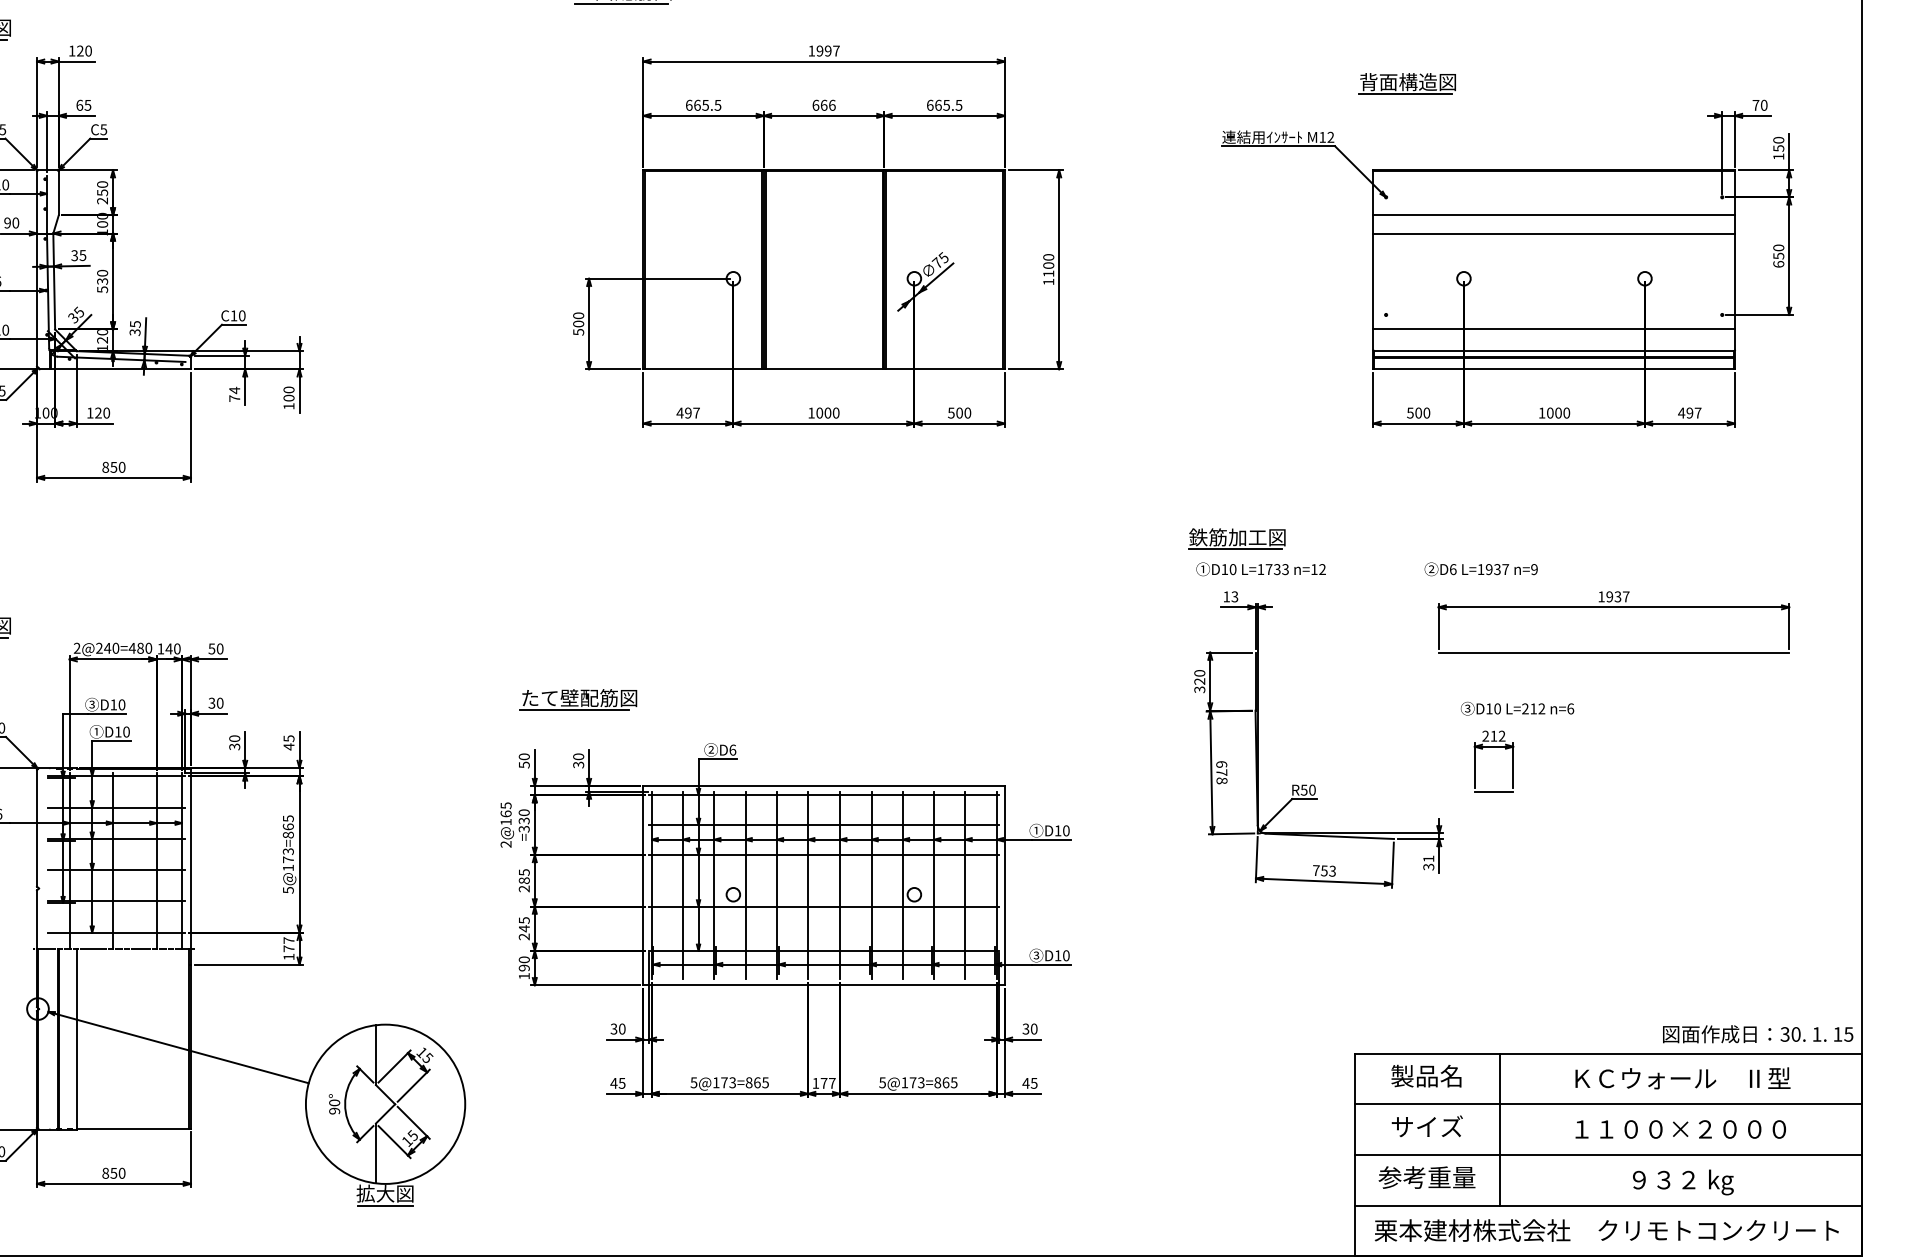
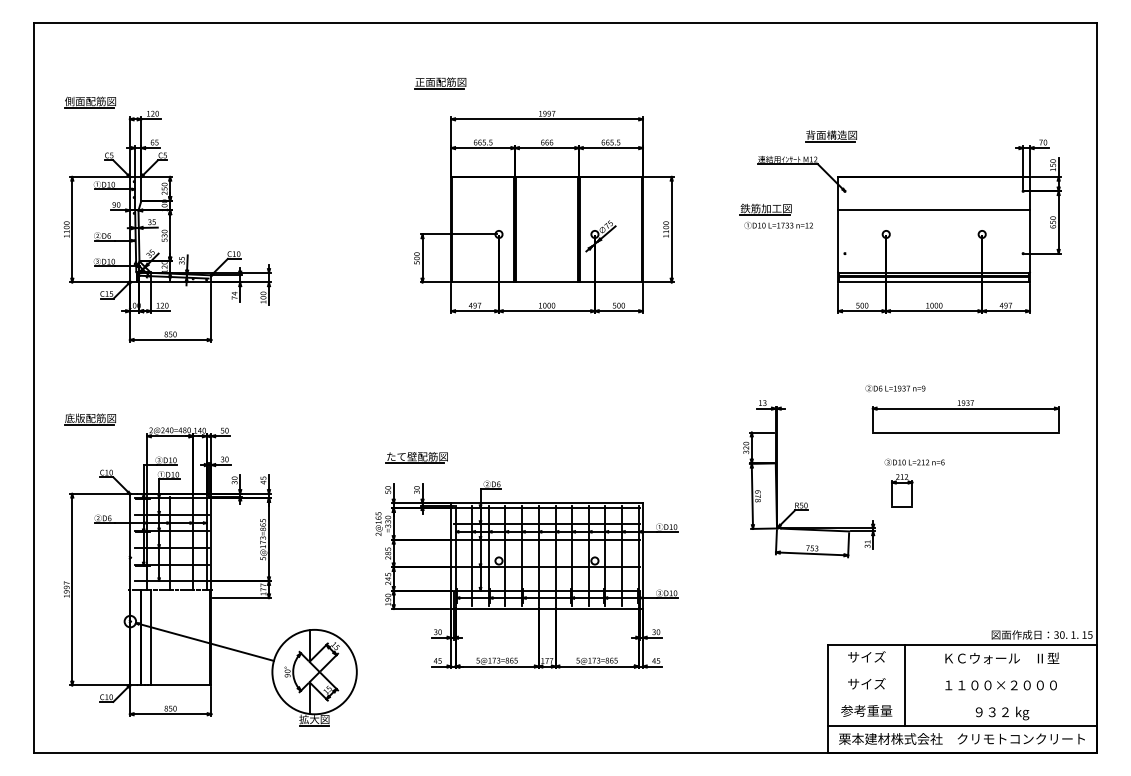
part: (1405, 84) -> (830, 136), moved
line: (1553, 214) -> (933, 200), removed
line: (1553, 329) -> (933, 261), removed
part: (1255, 552) -> (775, 216), moved
text: (1426, 1076) -> (866, 657), 製品名 -> サイズ
line: (1607, 1105) -> (962, 672), removed
line: (1607, 1154) -> (962, 698), removed

